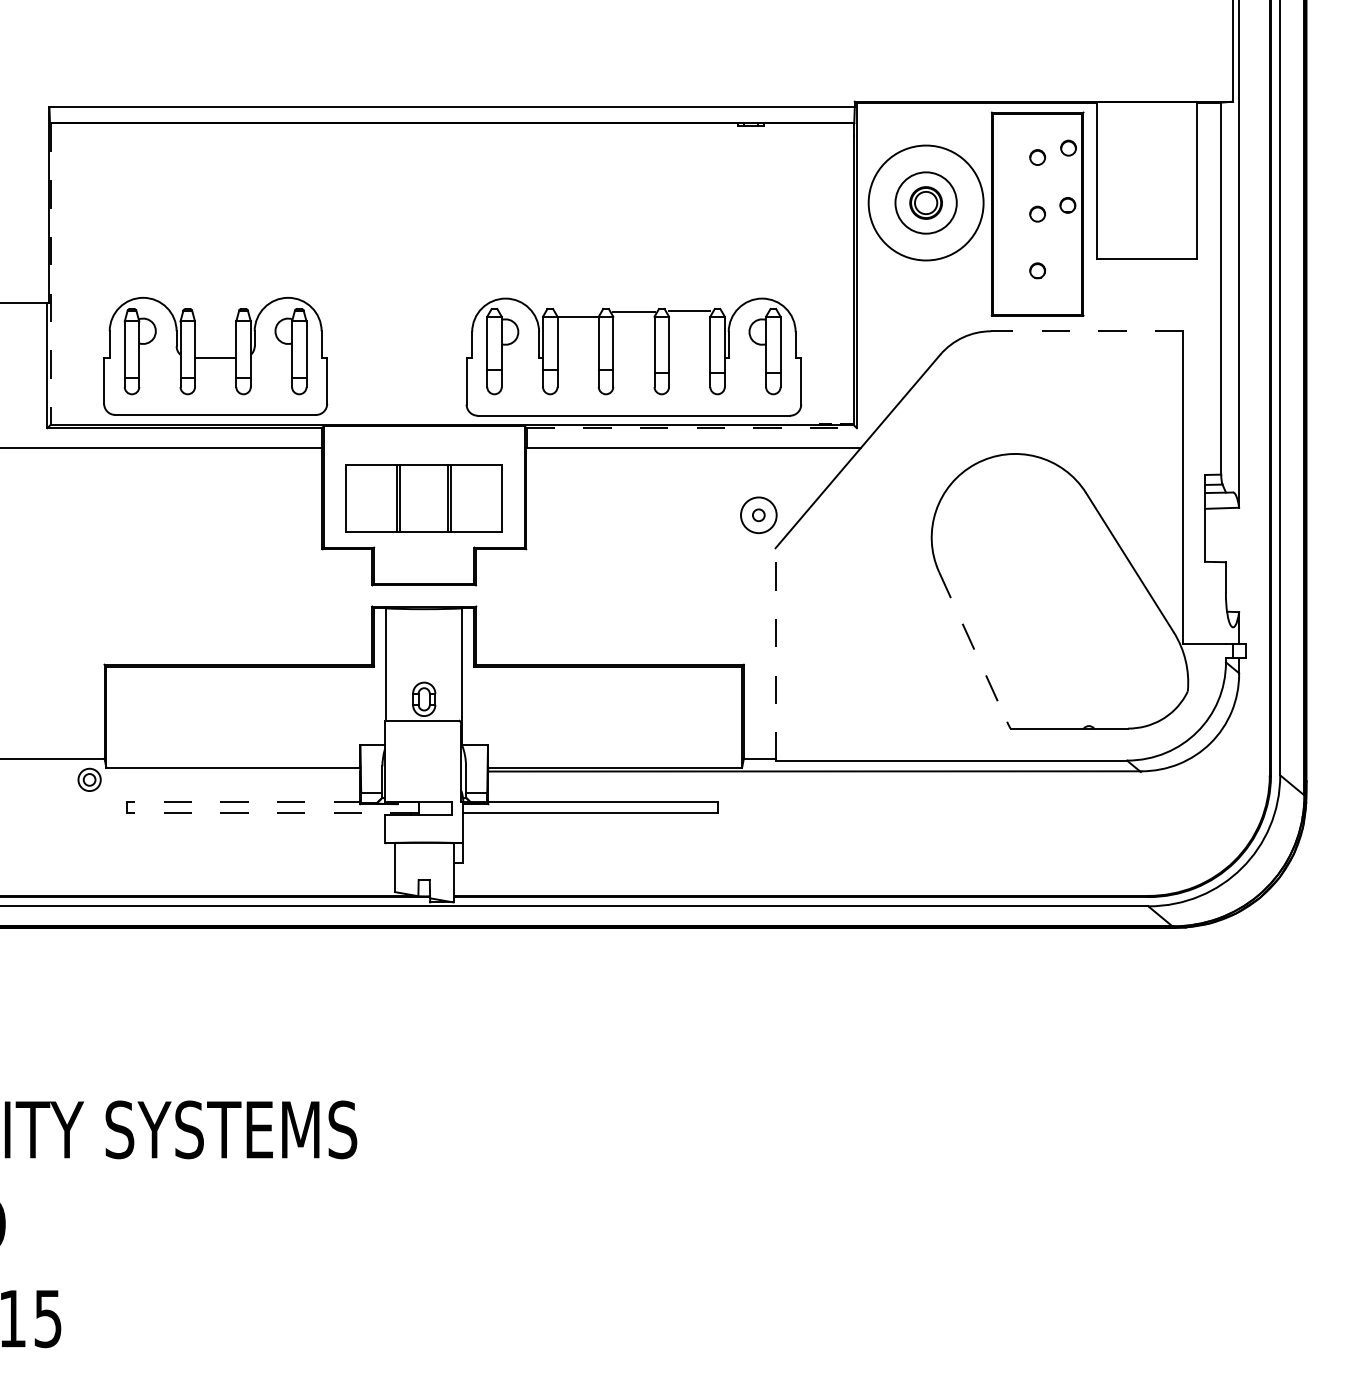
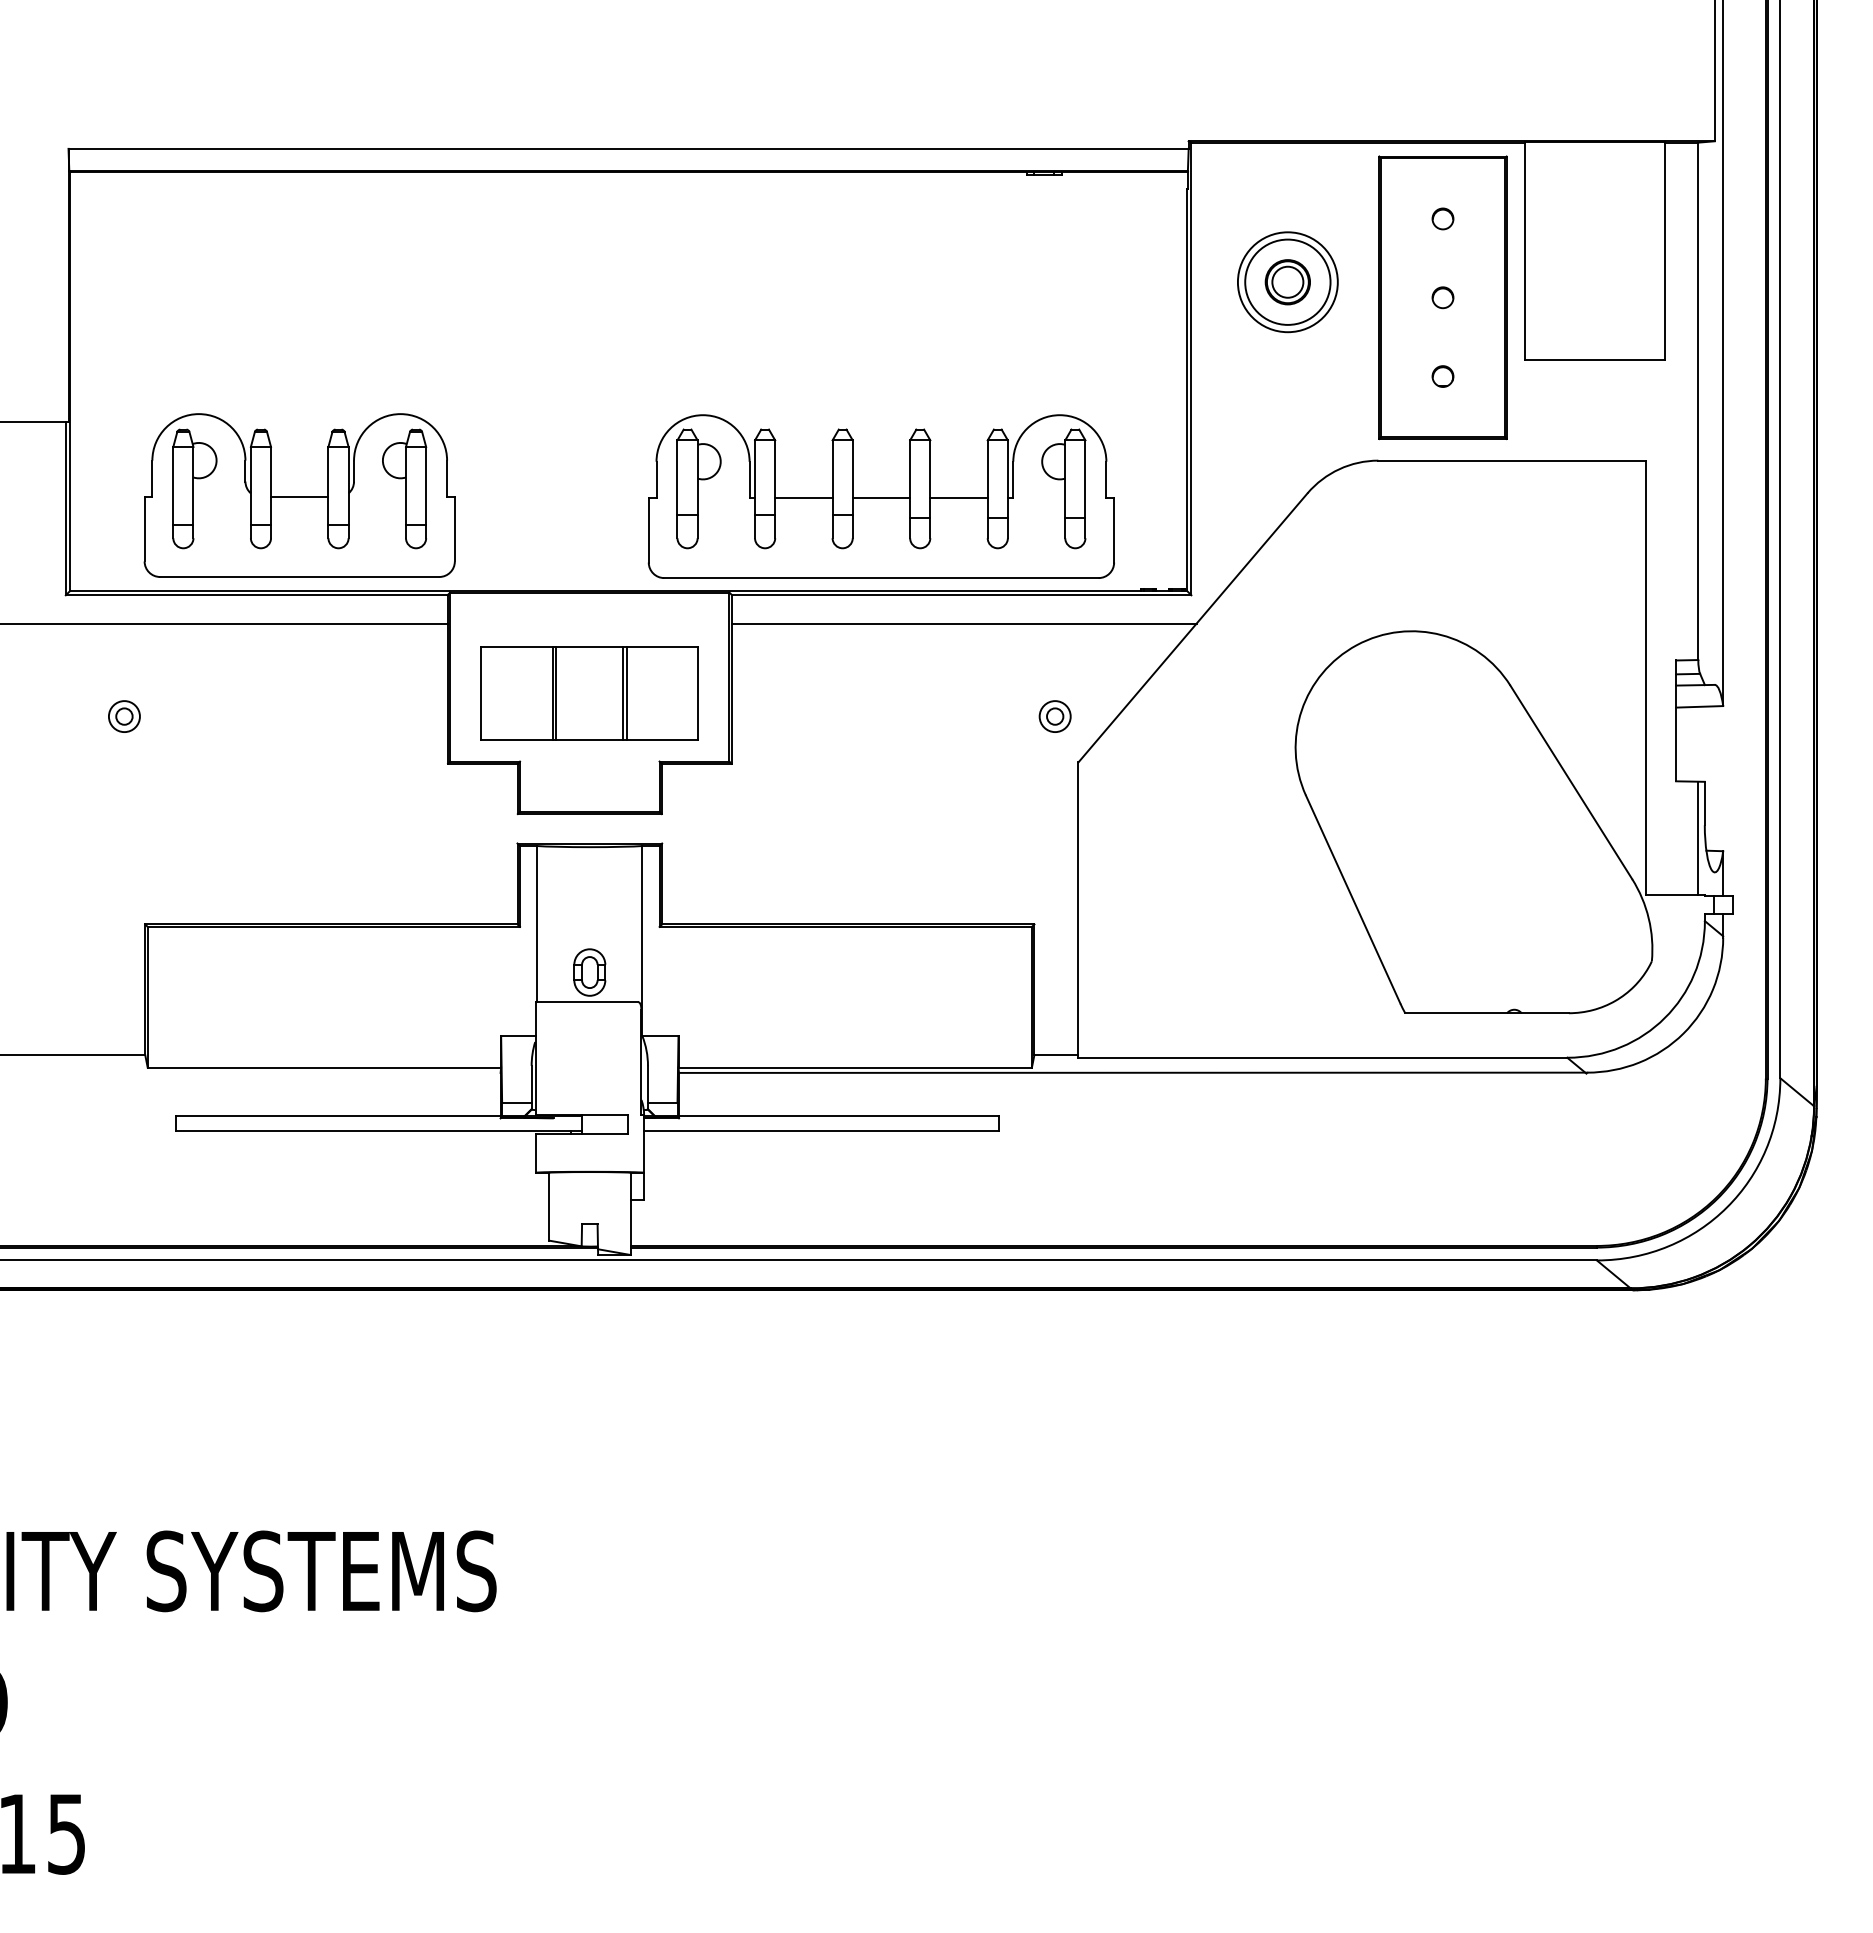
part: (1068, 147) -> (1485, 205), removed
circle: (925, 203) -> (1287, 282), size x0.62
part: (1067, 205) -> (1484, 285), removed
line: (50, 275) -> (70, 382), dashed -> solid
line: (689, 311) -> (958, 498), moved
line: (633, 312) -> (881, 498), moved
line: (577, 316) -> (803, 498), moved
line: (1087, 331) -> (1512, 460), dashed -> solid
line: (691, 428) -> (961, 595), dashed -> solid
circle: (758, 515) -> (1054, 716), size x0.62
line: (1221, 602) -> (1698, 838), added
line: (973, 647) -> (1353, 900), dashed -> solid
line: (775, 654) -> (1078, 910), dashed -> solid
part: (89, 779) -> (124, 716), moved
line: (273, 802) -> (379, 1115), dashed -> solid
line: (273, 813) -> (379, 1131), dashed -> solid

